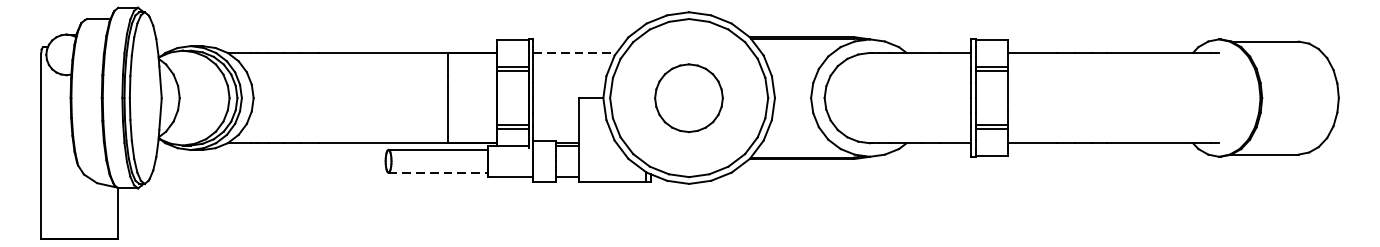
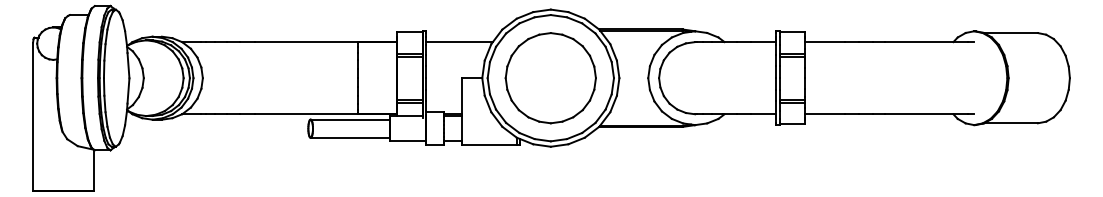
line: (576, 53) -> (460, 42), dashed -> solid
part: (688, 98) -> (550, 78), size x1.67
line: (438, 172) -> (350, 137), dashed -> solid

